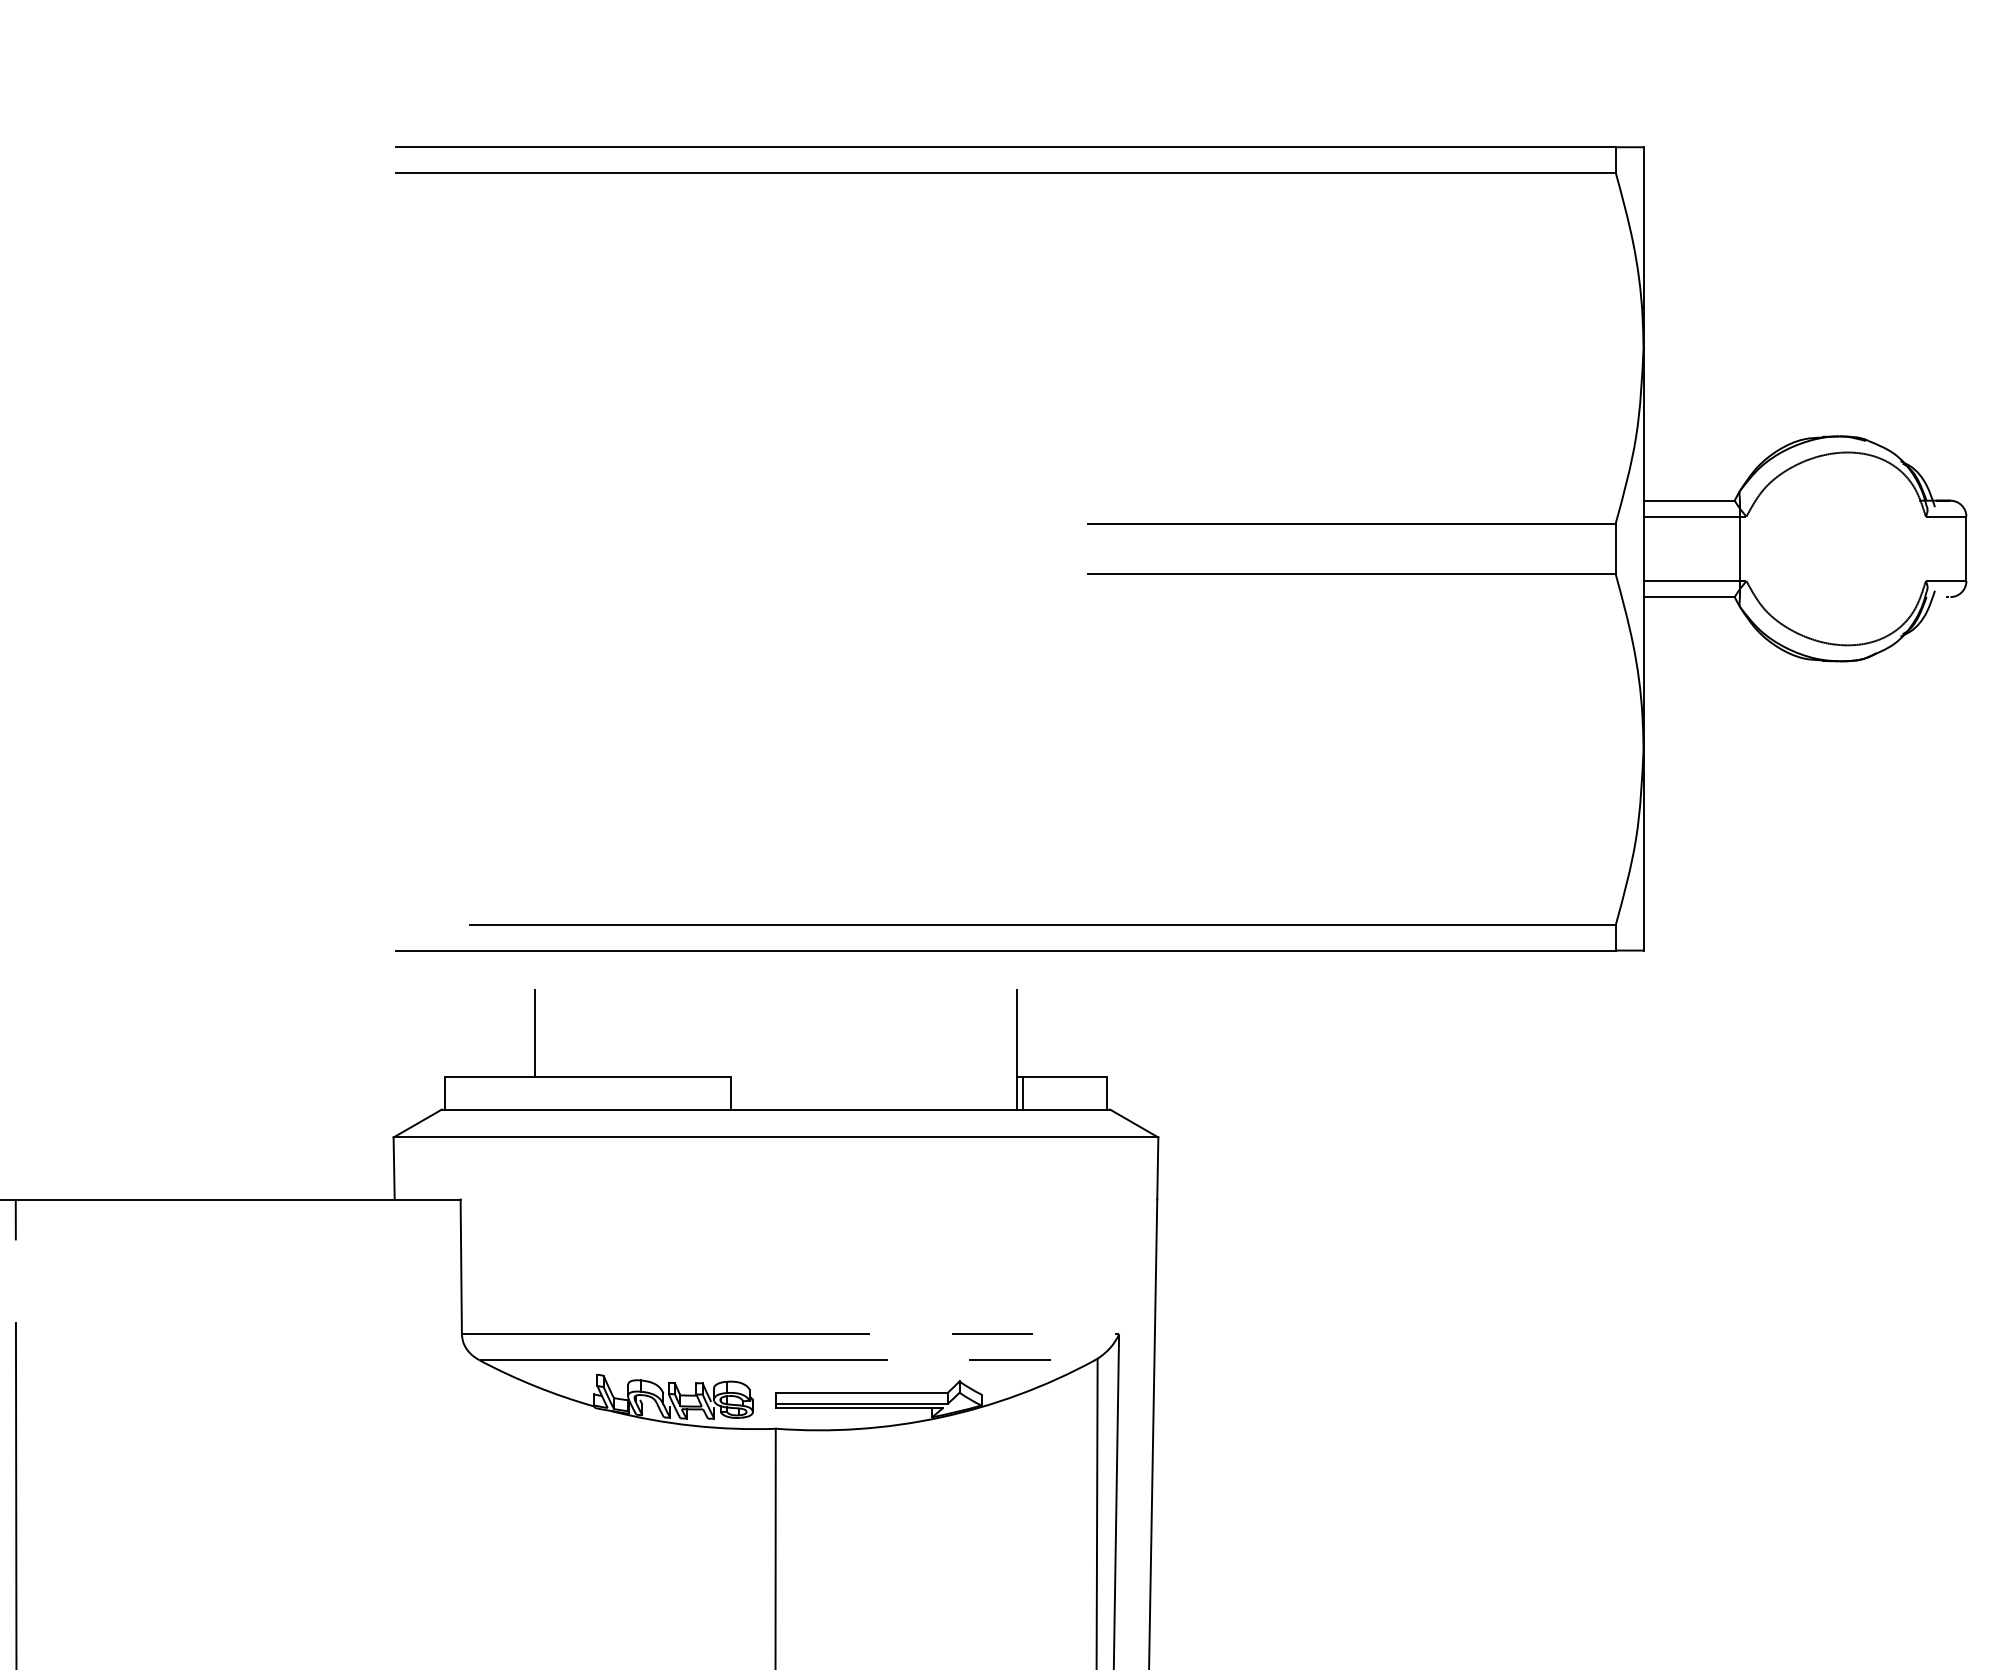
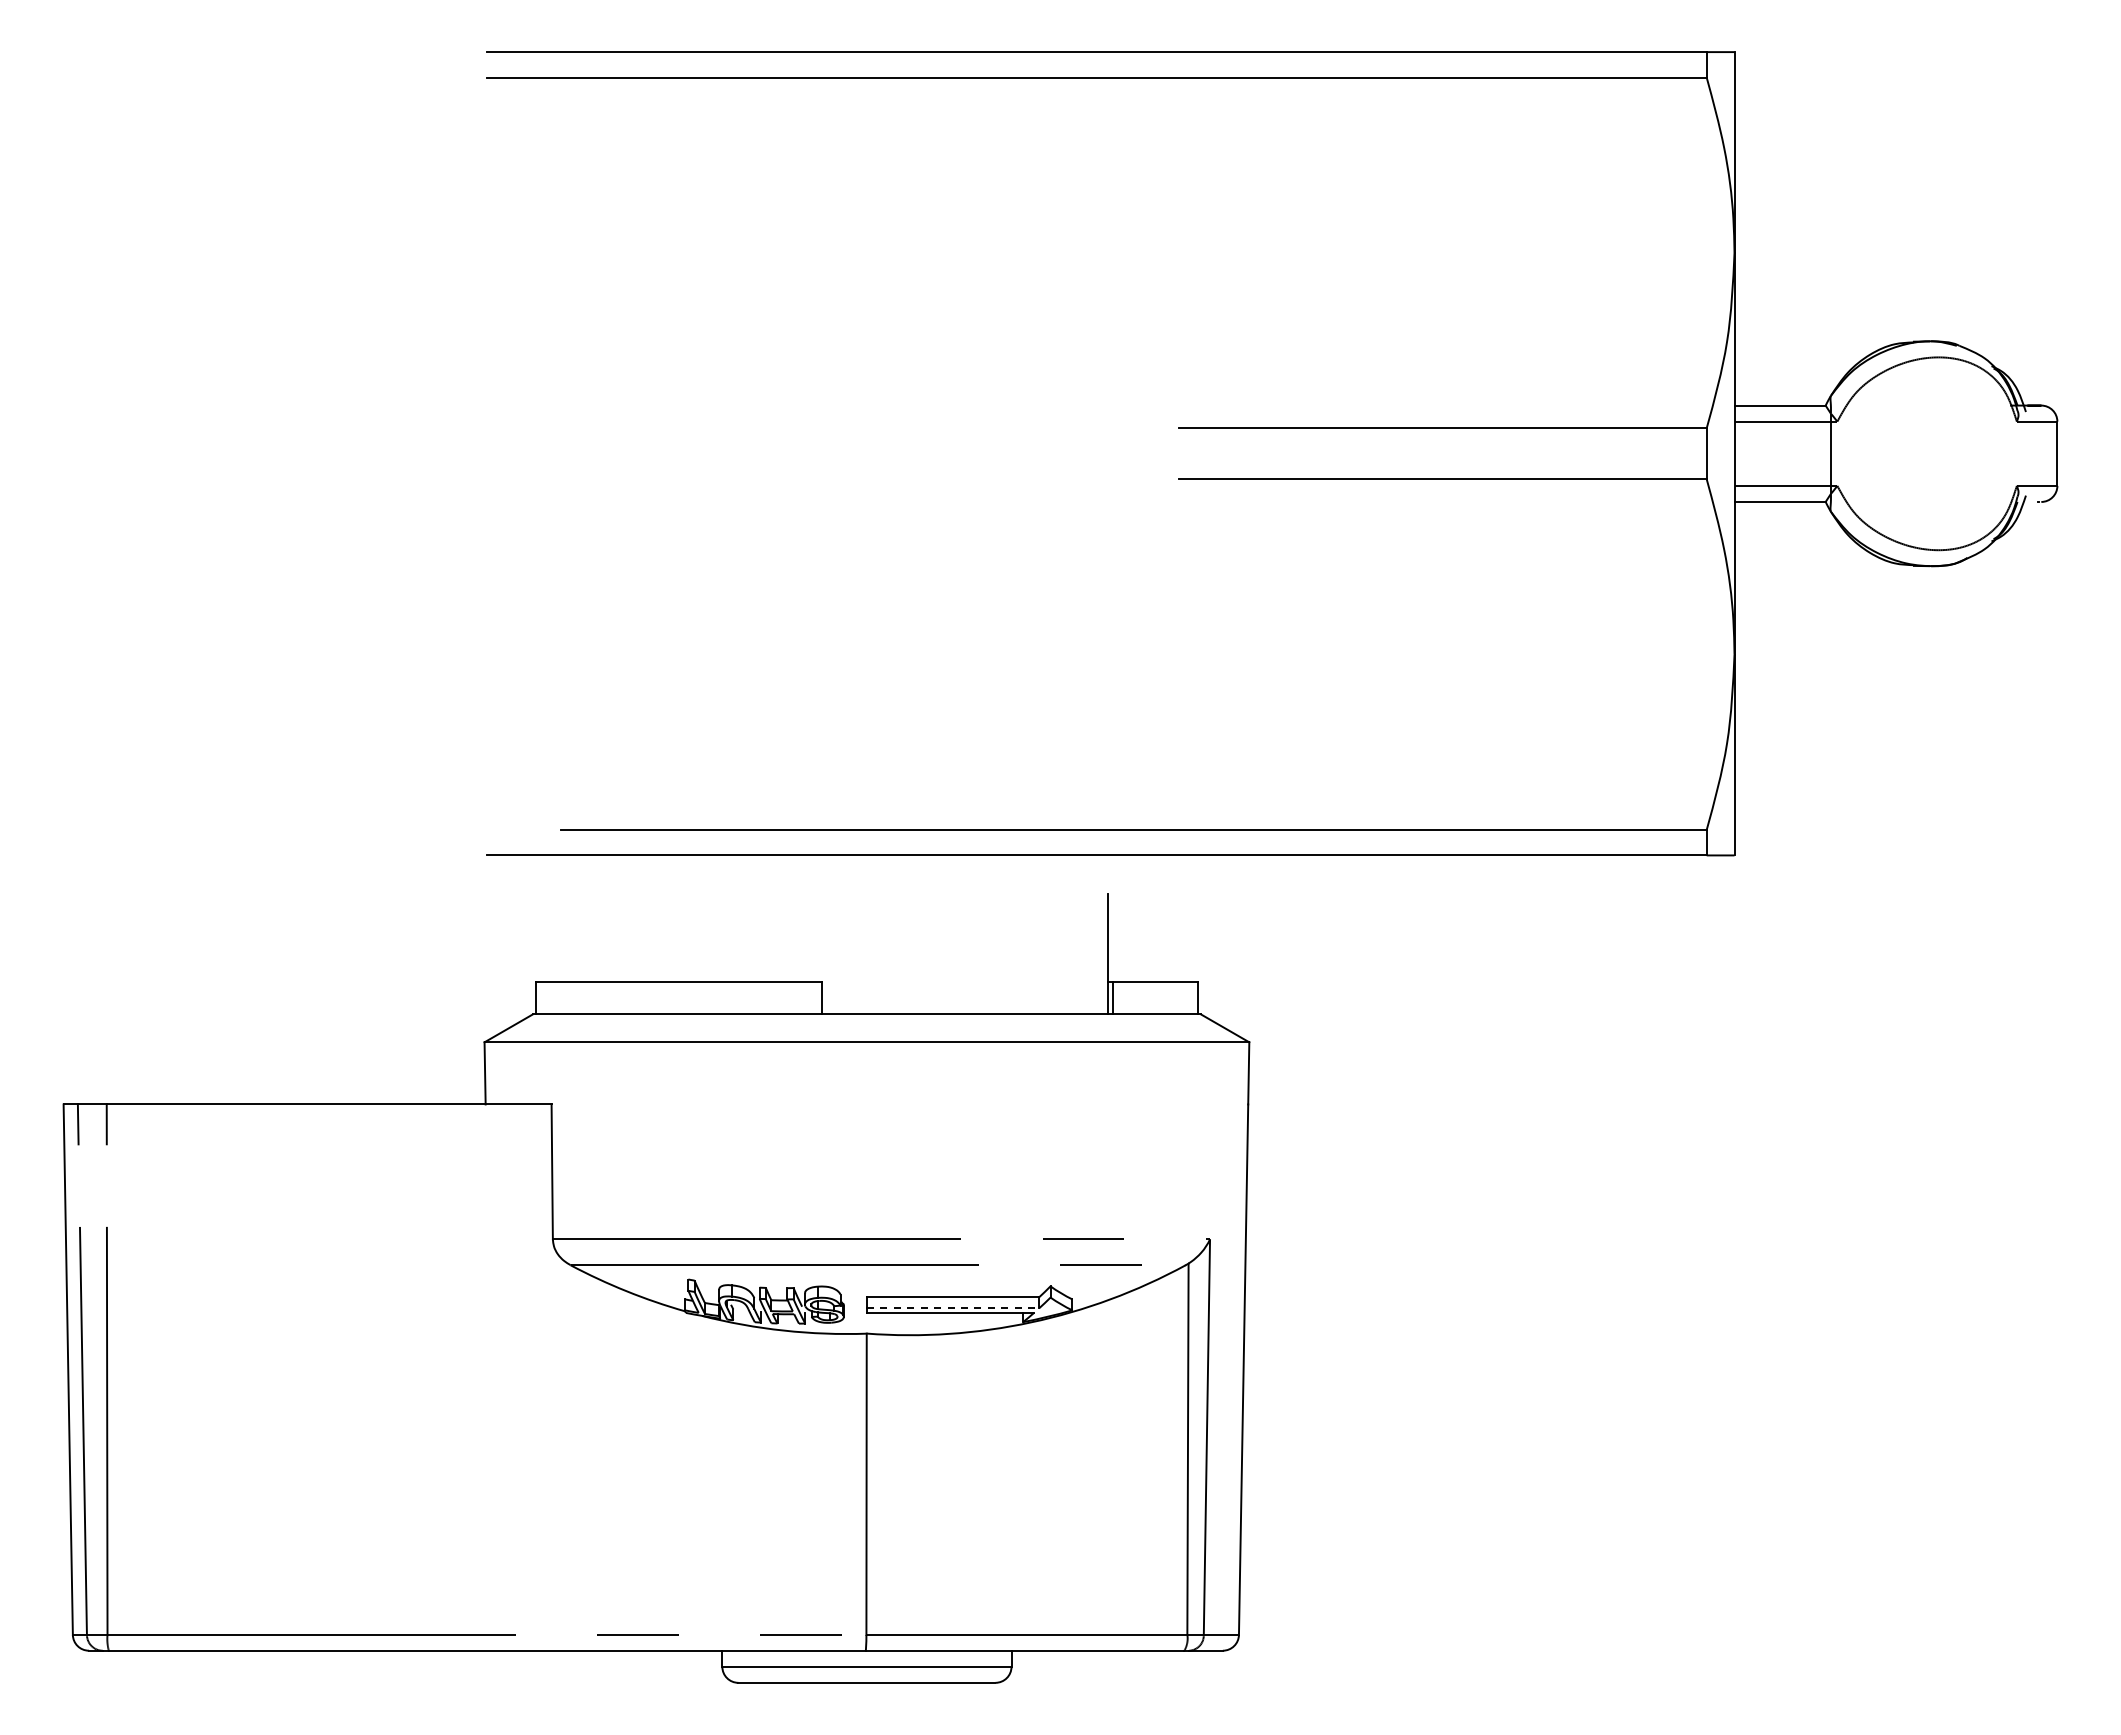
line: (534, 1033) -> (625, 938), removed
line: (862, 1403) -> (953, 1308), solid -> dashed

